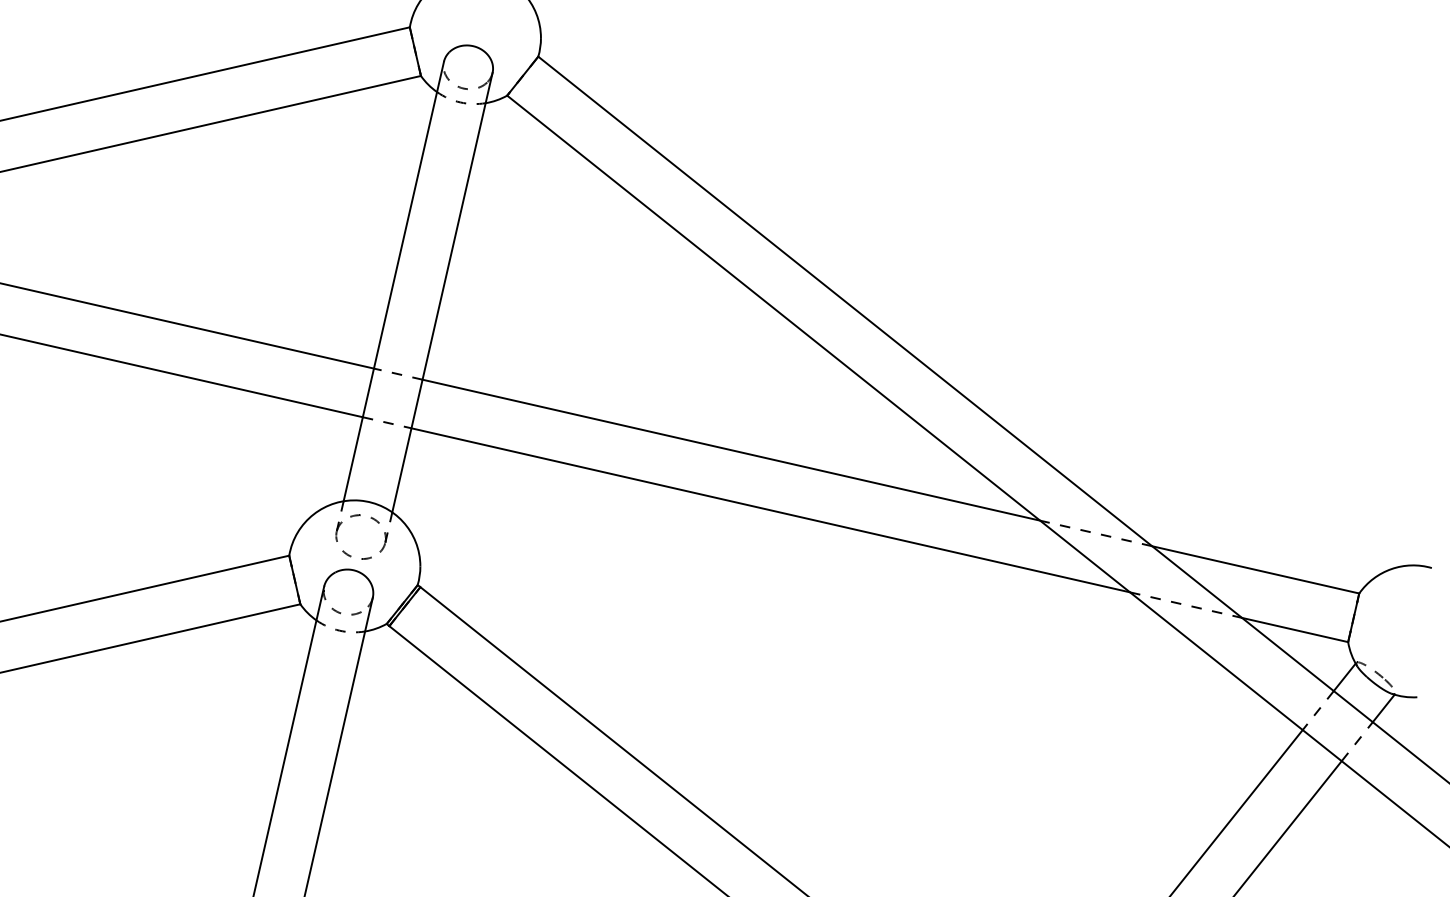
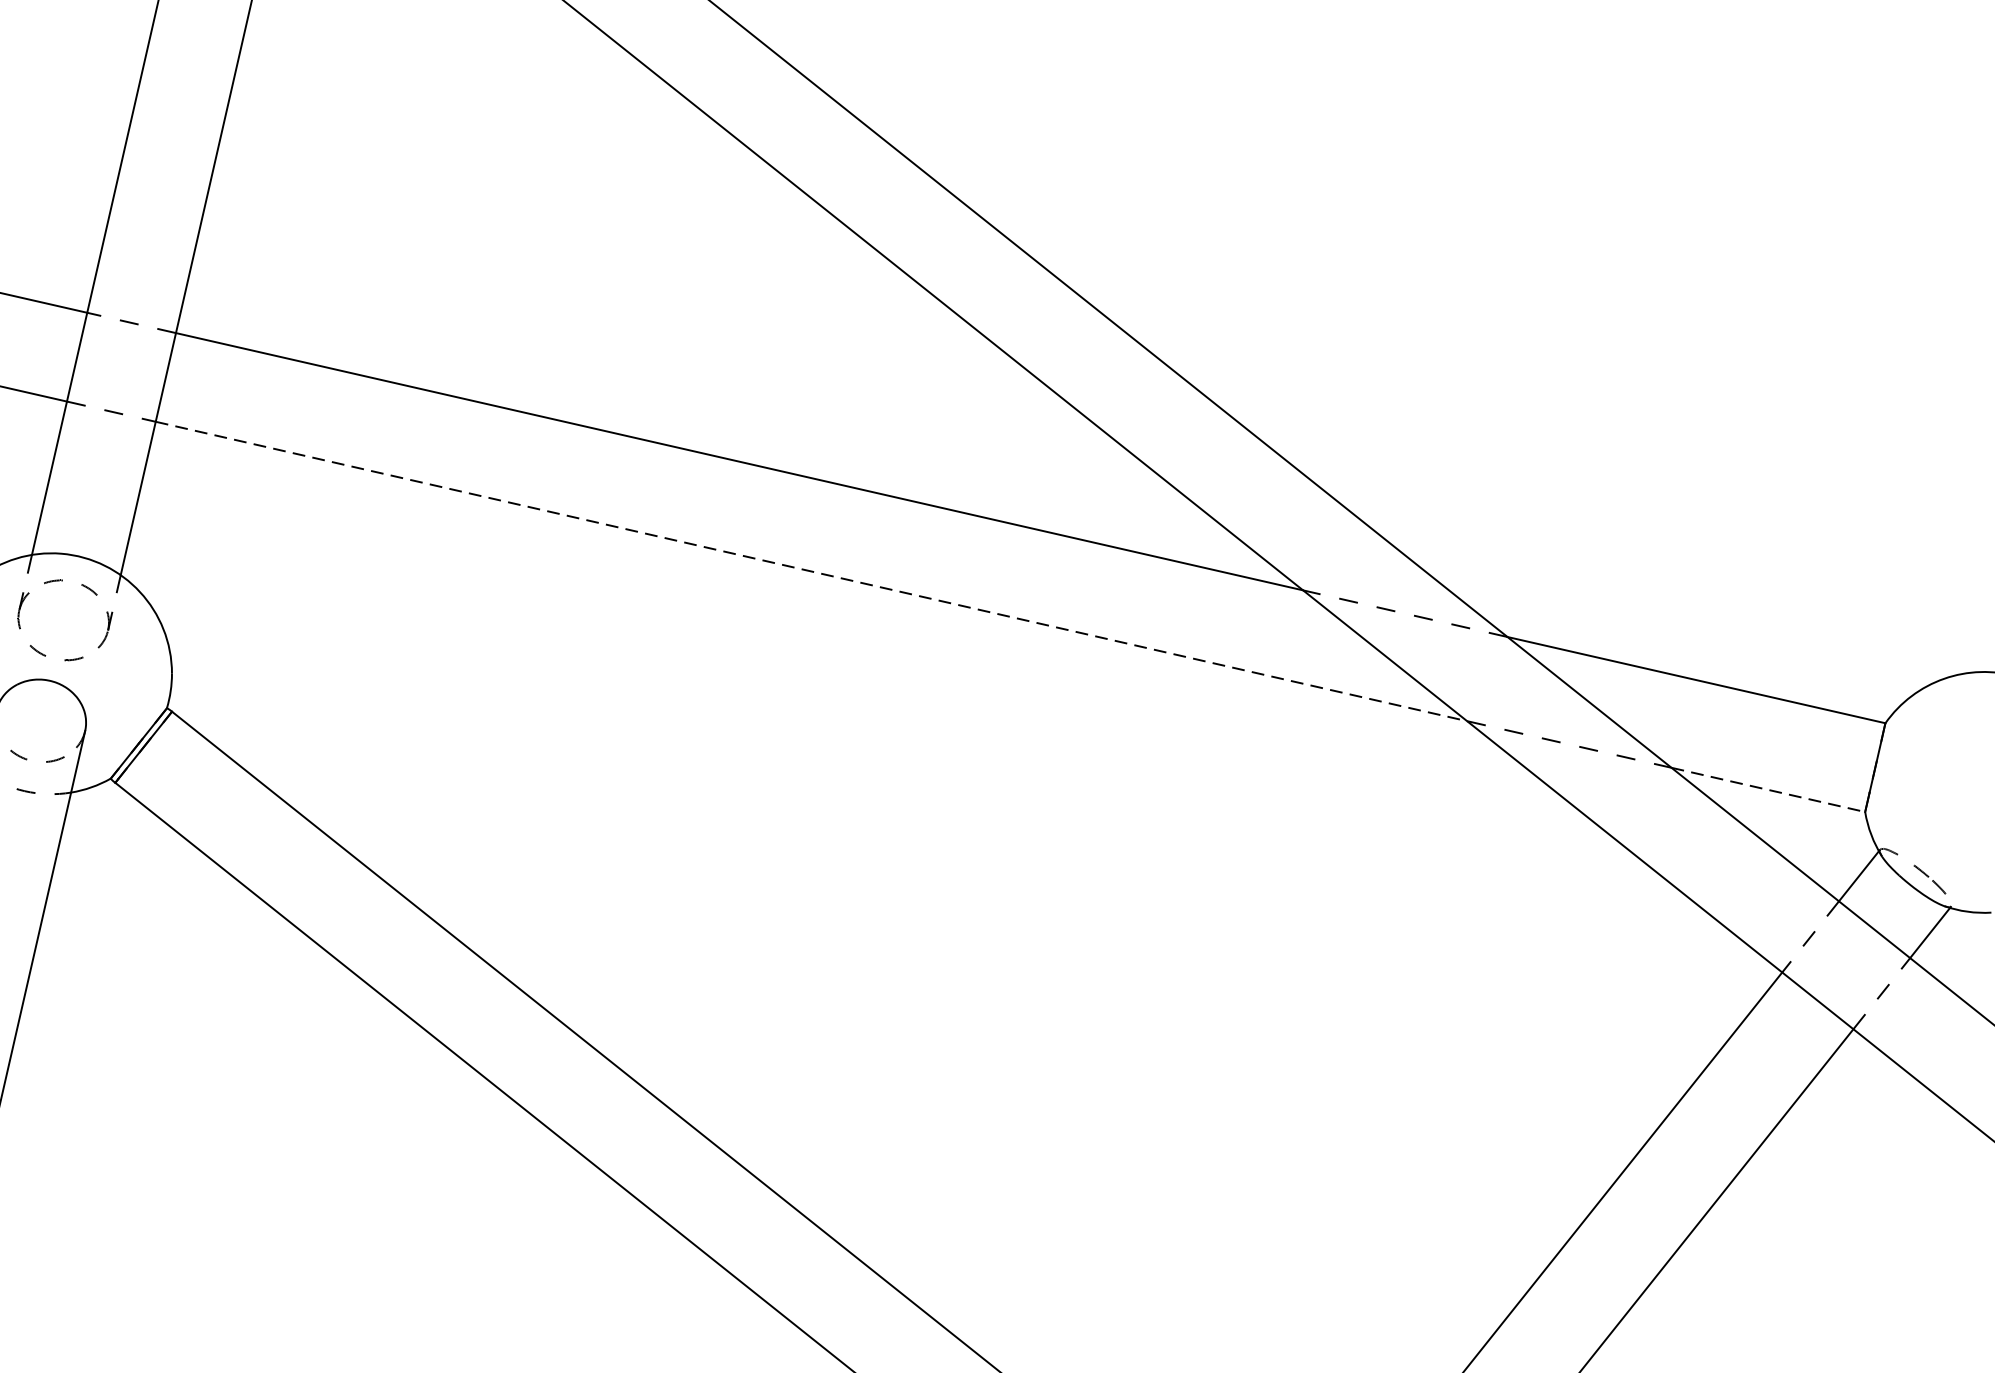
line: (770, 510) -> (810, 571), solid -> dashed
line: (1295, 630) -> (1769, 790), solid -> dashed

